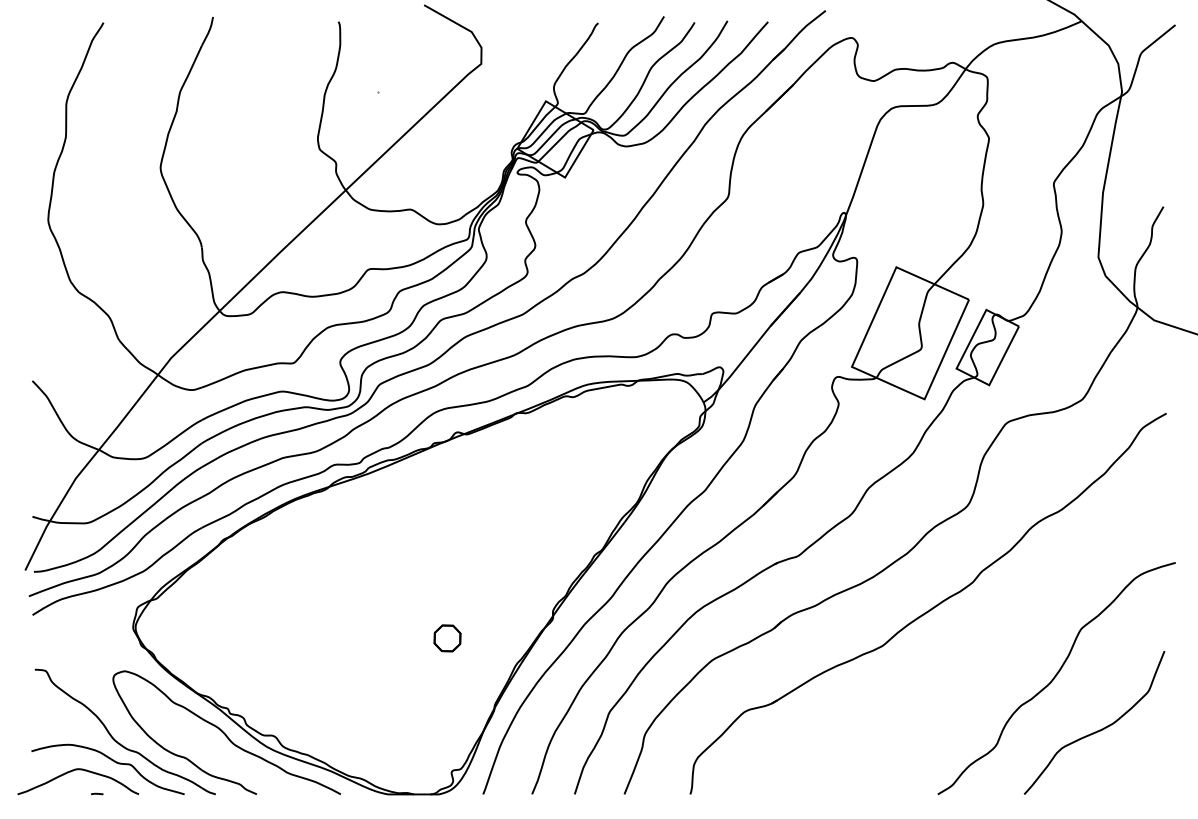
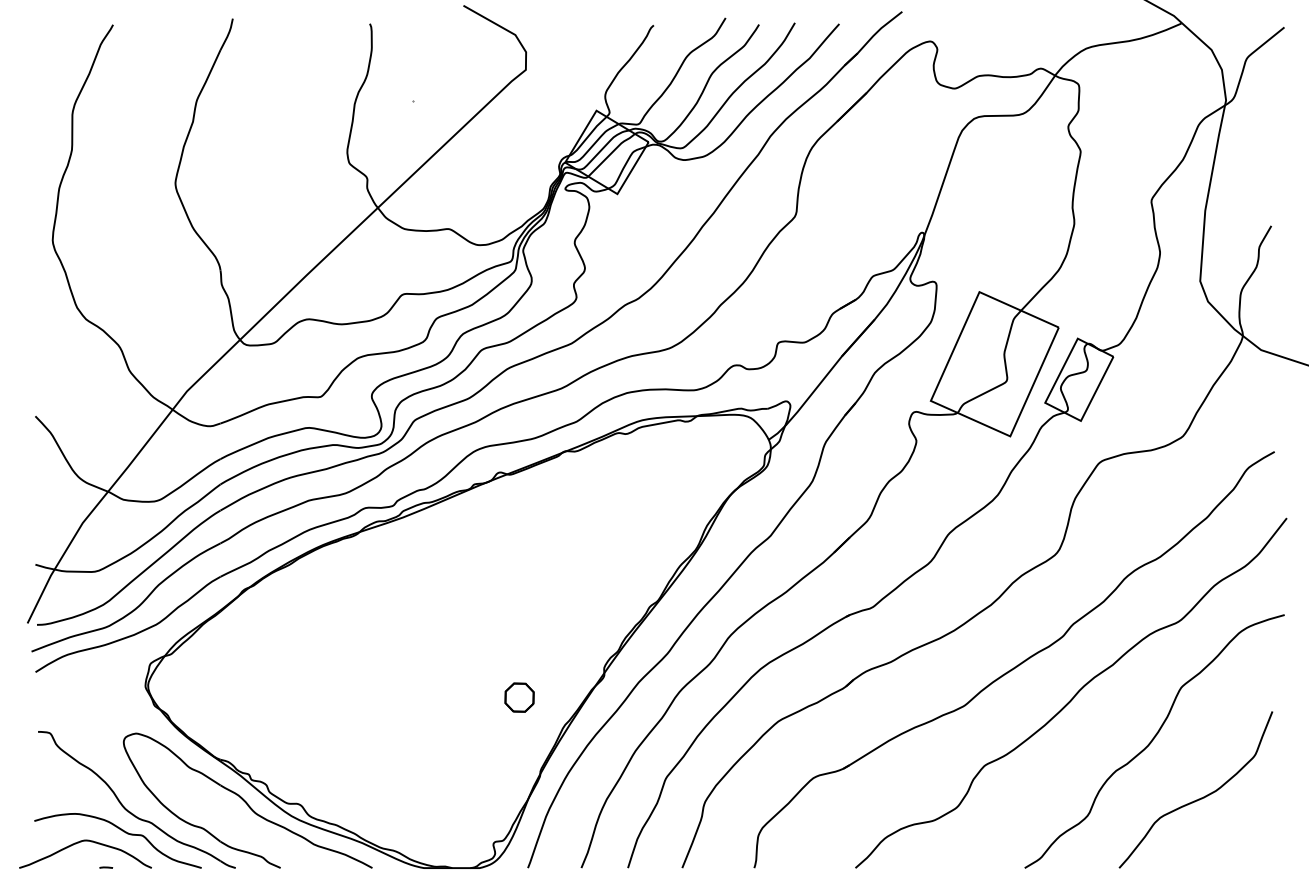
curve: (983, 635) -> (1074, 694), added
part: (447, 638) -> (519, 697), moved

